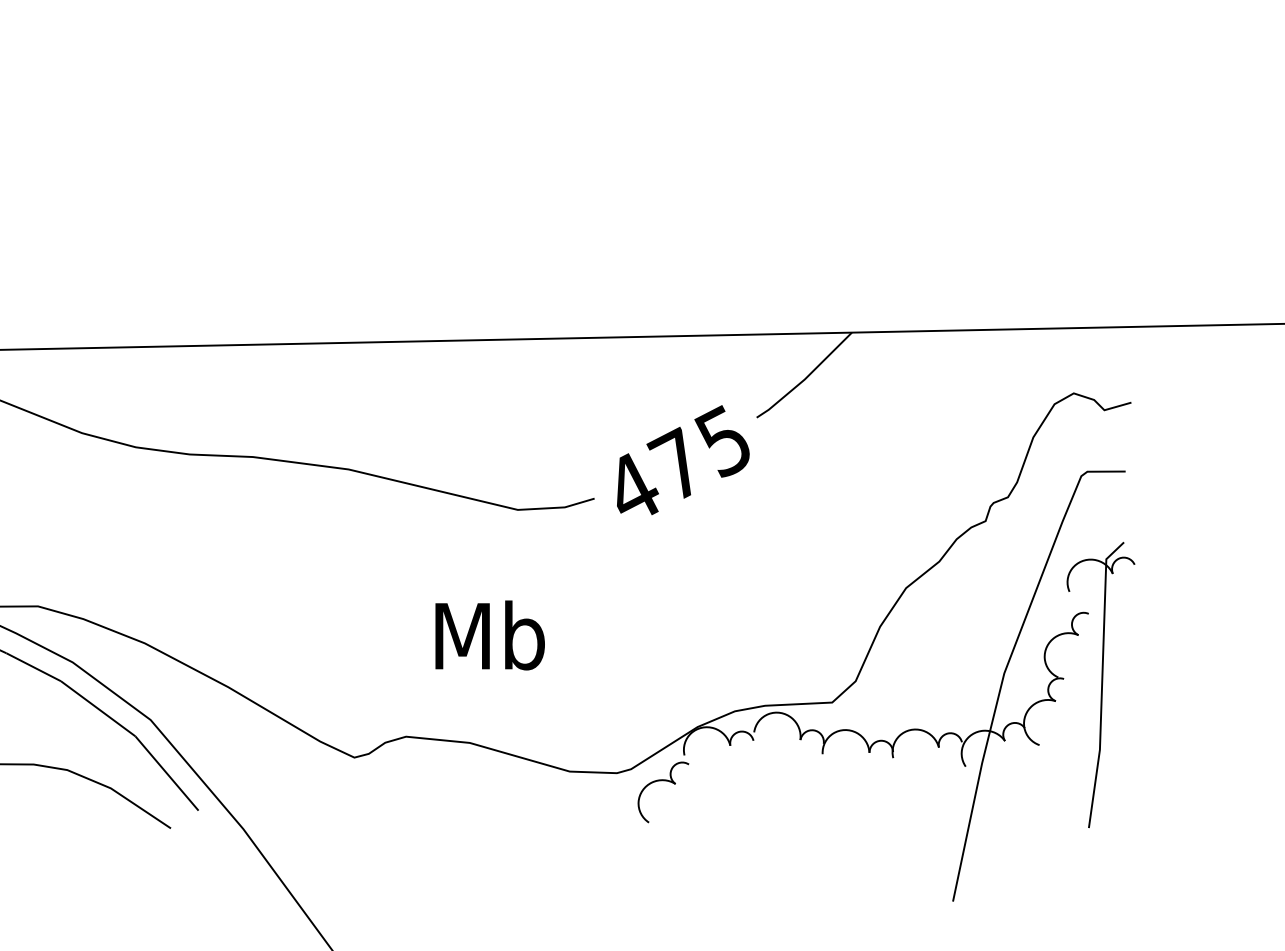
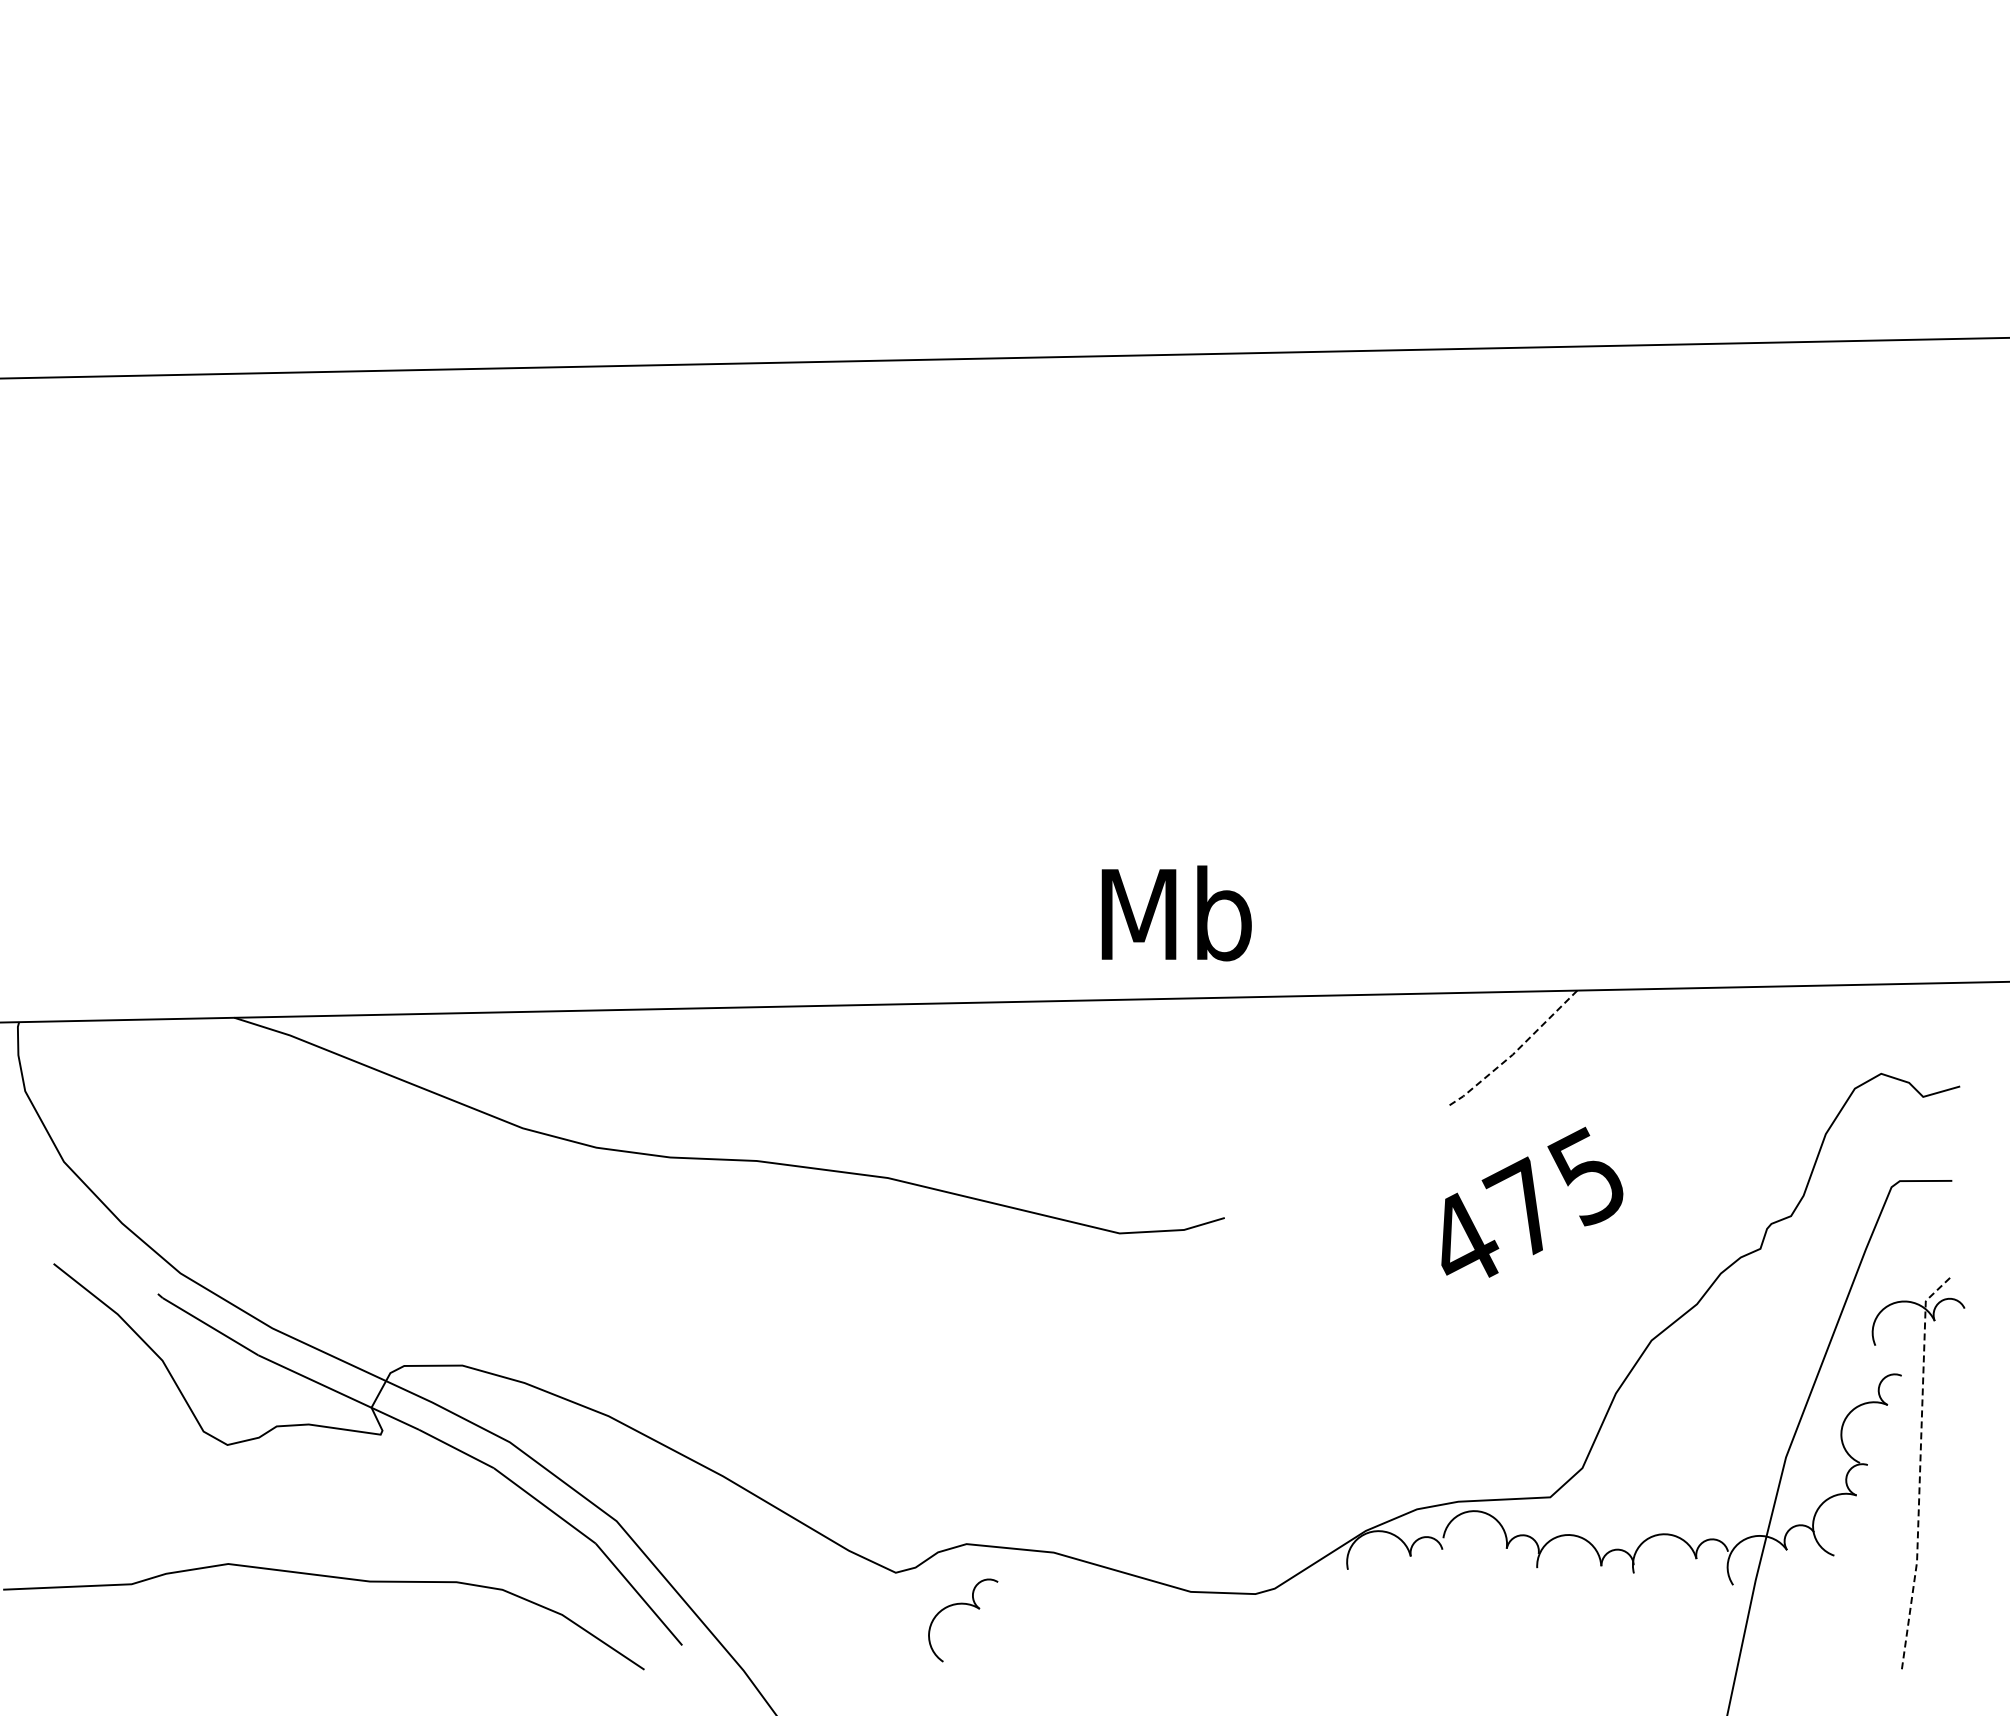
line: (806, 378) -> (1514, 1053), solid -> dashed
text: (683, 459) -> (1532, 1201), moved
text: (489, 635) -> (1176, 913), moved
line: (1102, 682) -> (1920, 1469), solid -> dashed
part: (666, 781) -> (967, 1605), moved

